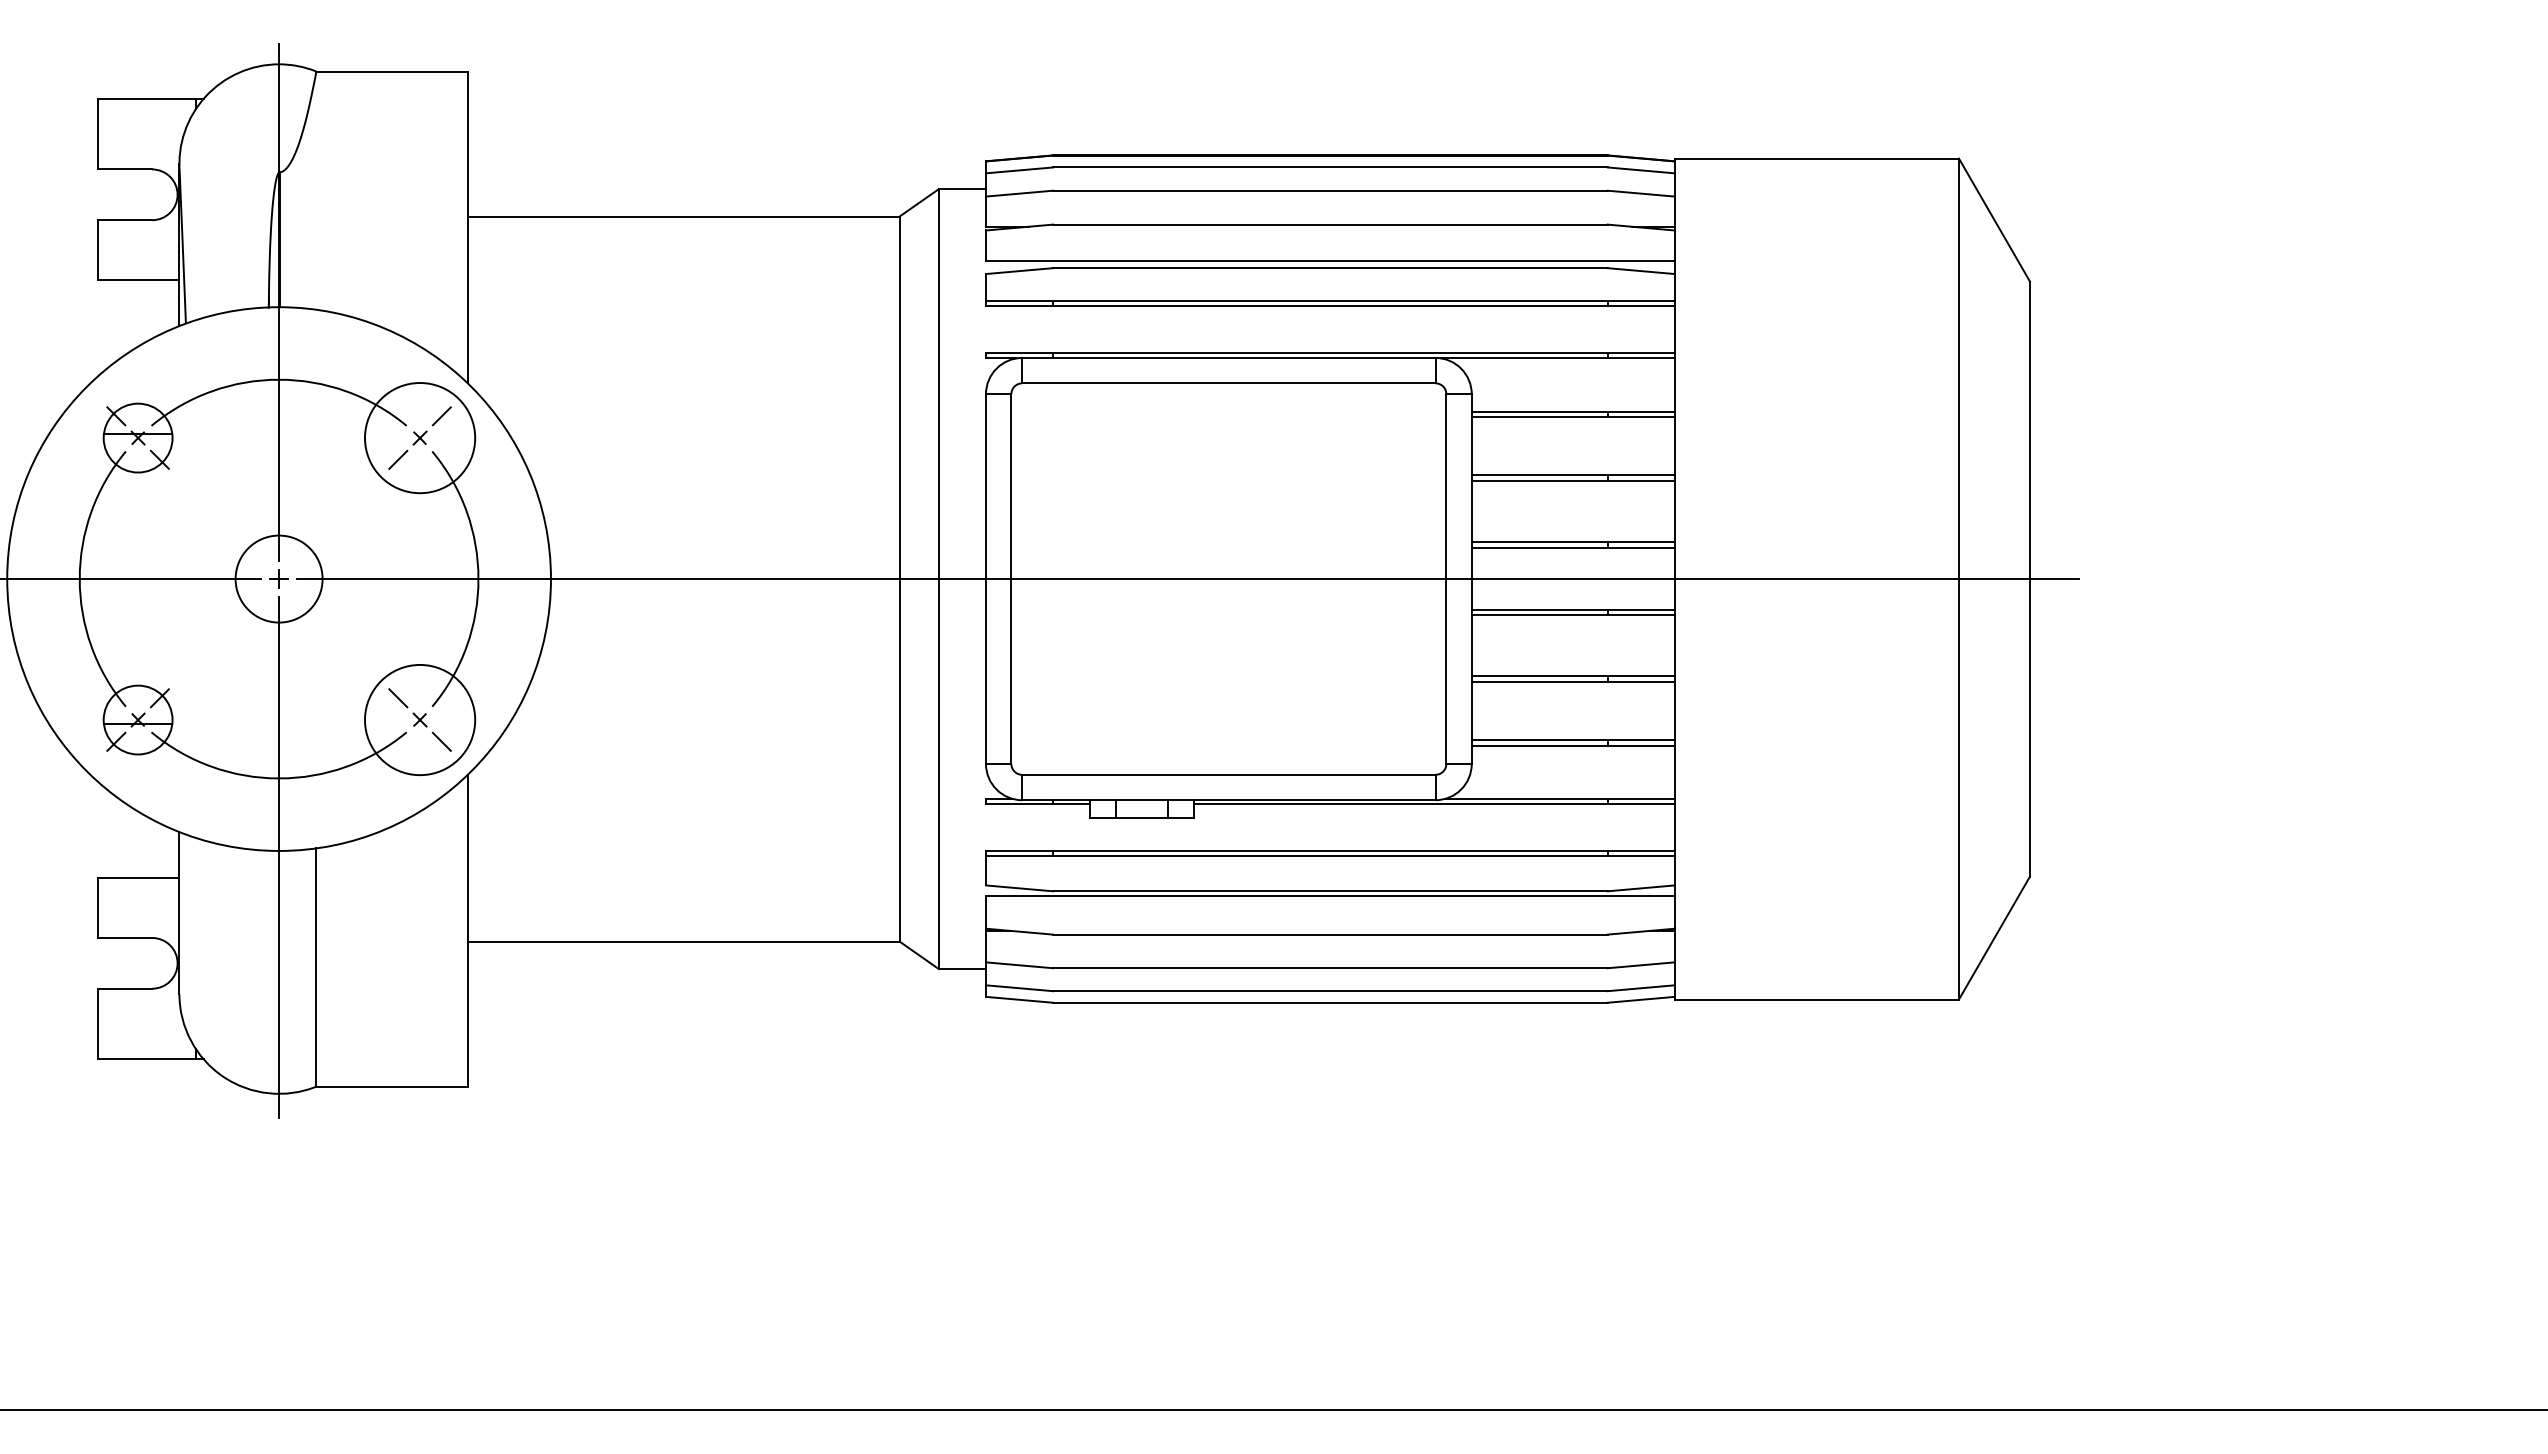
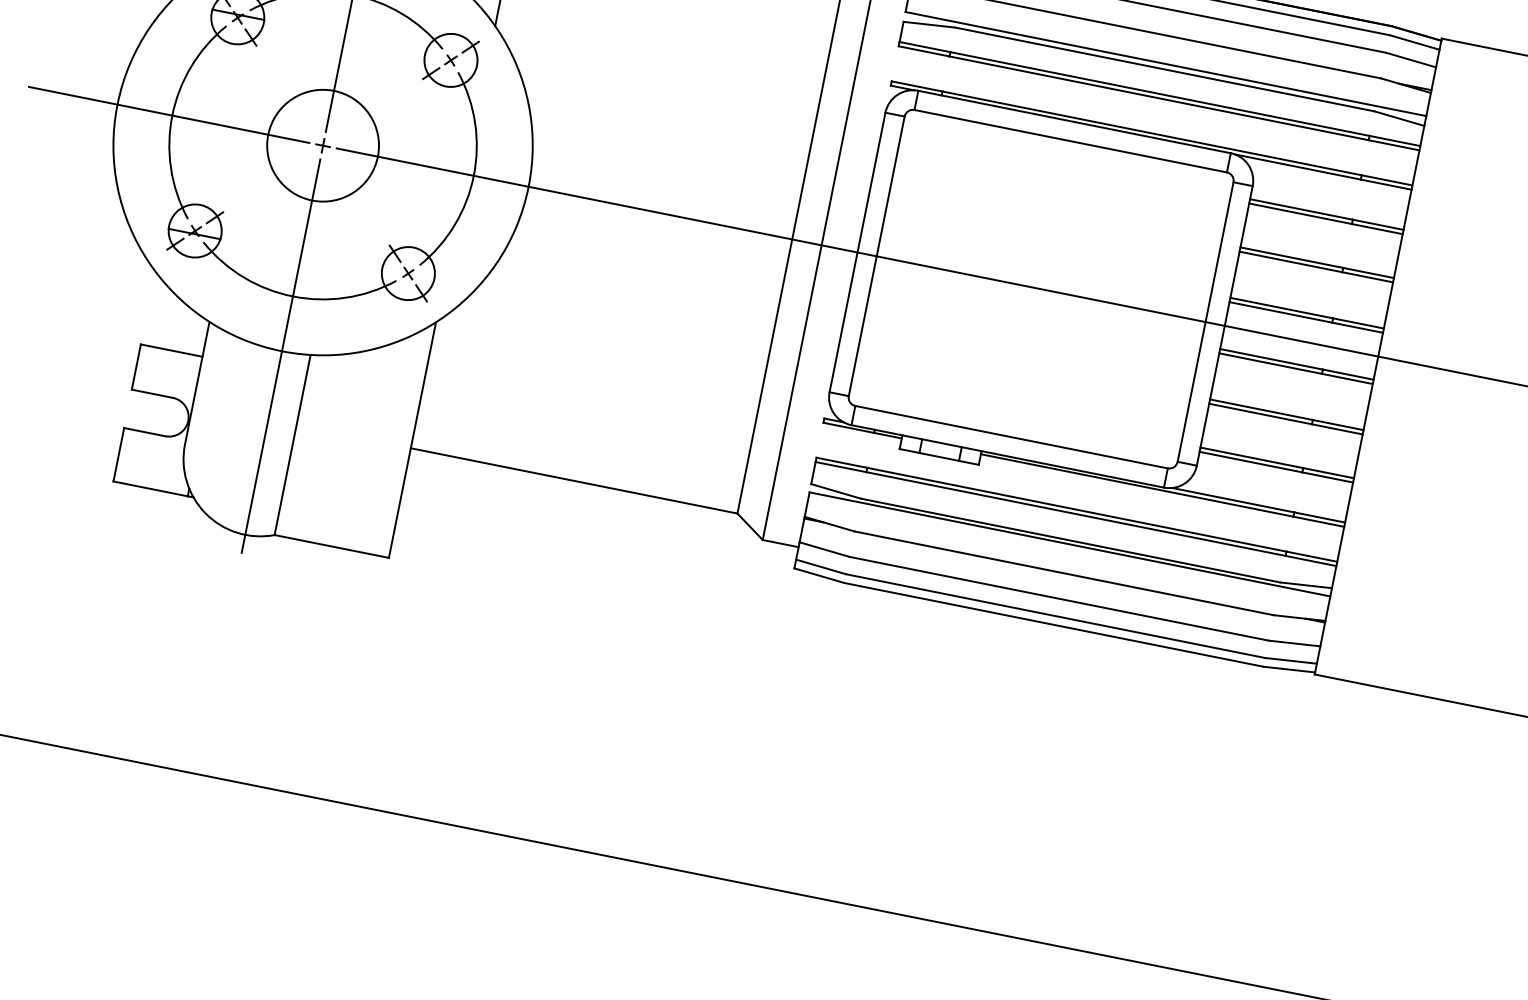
circle: (419, 437) -> (450, 59), size x0.62
circle: (278, 578) -> (322, 145), size x1.67
circle: (419, 719) -> (408, 273), size x0.62

